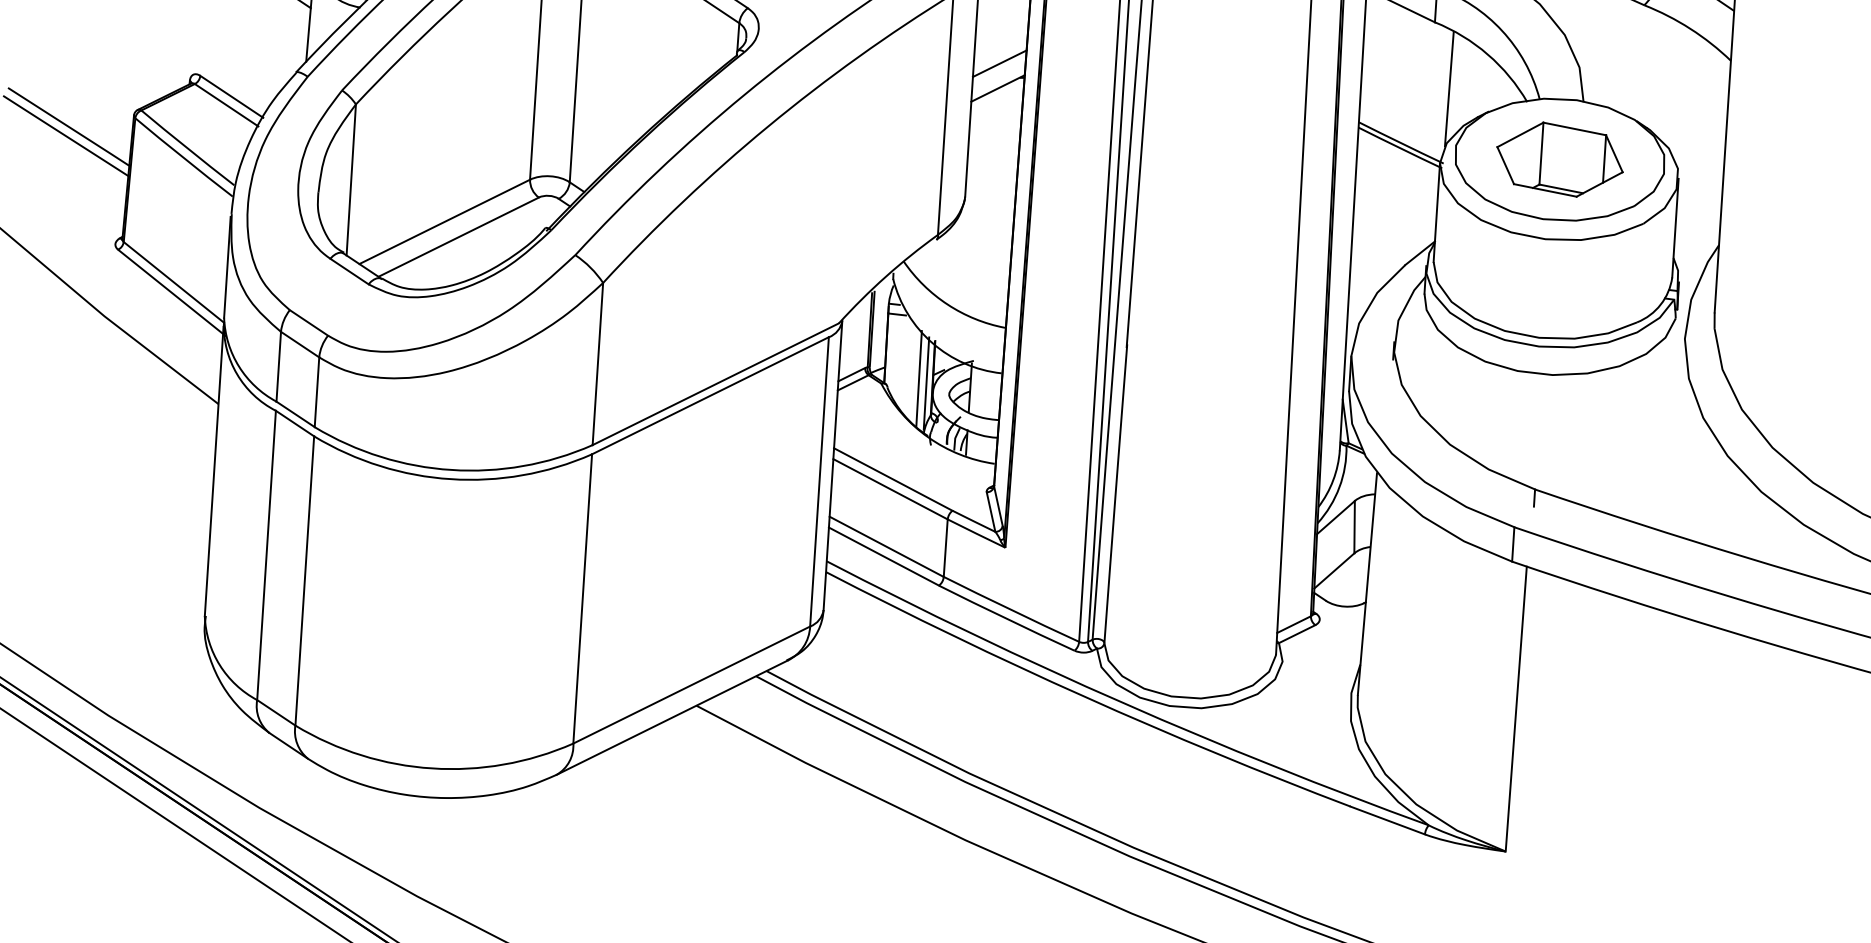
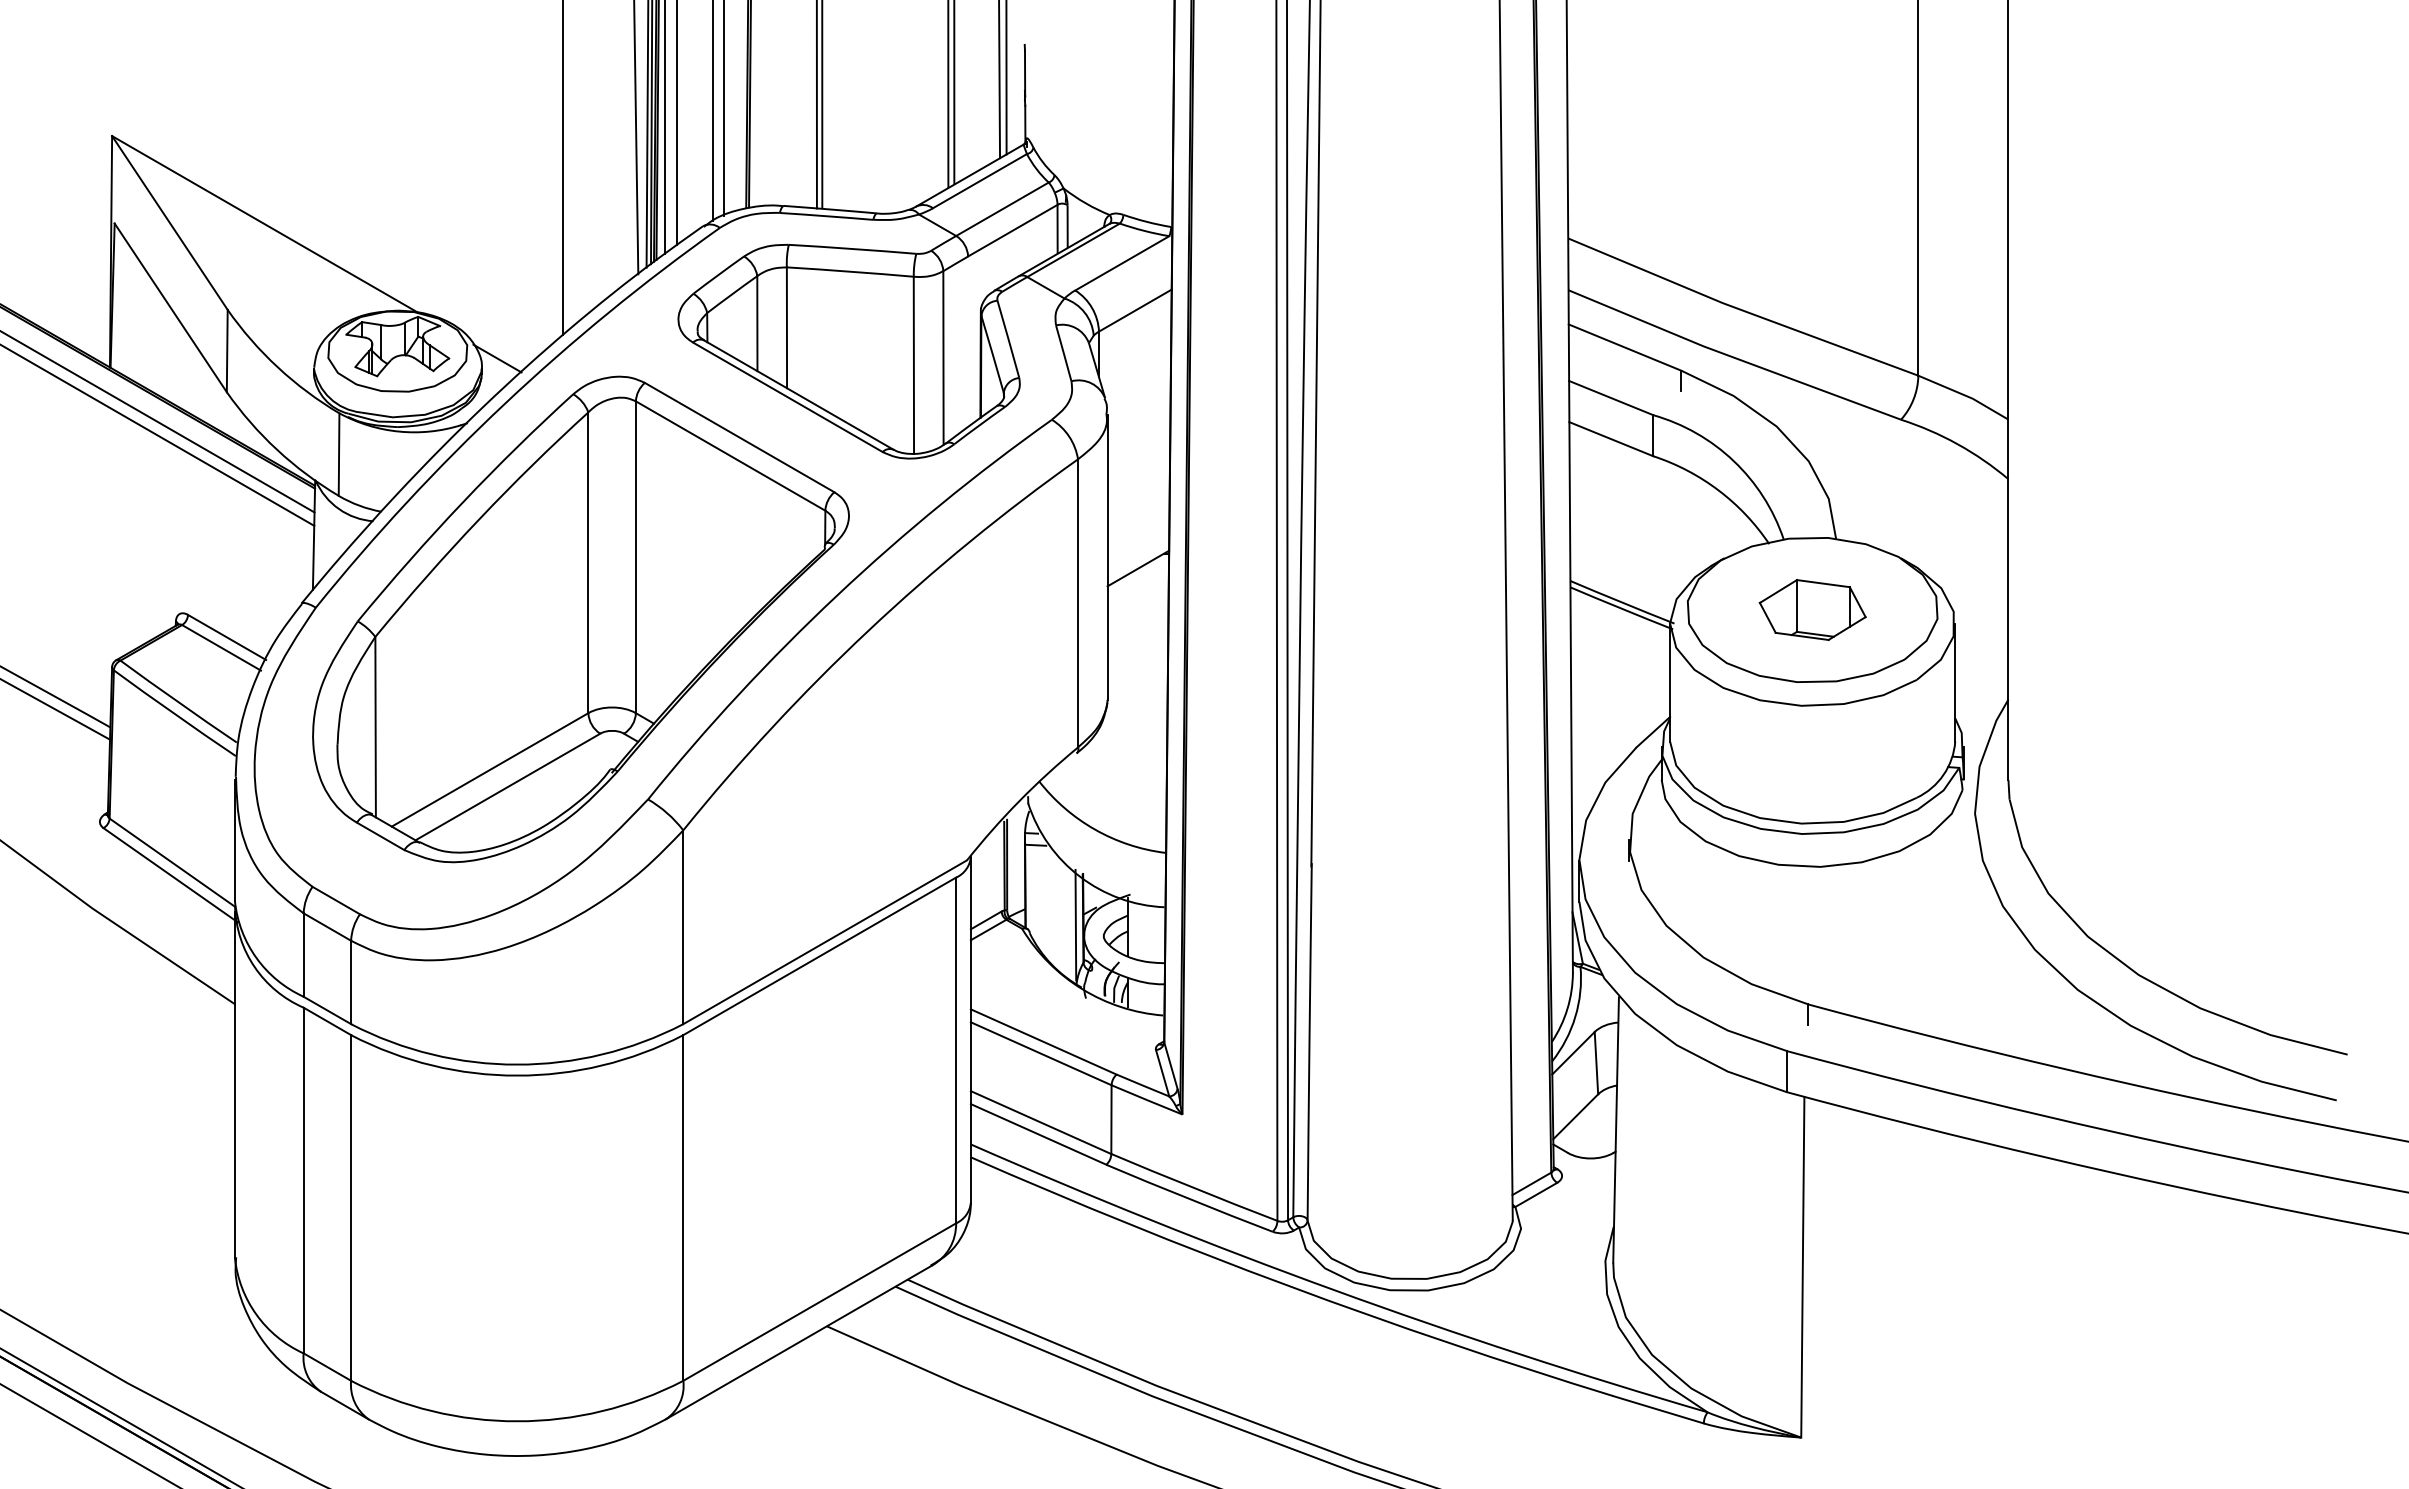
line: (999, 63) -> (1138, 538), removed
line: (1449, 89) -> (1675, 534), removed
part: (1559, 159) -> (1812, 609), size x0.7
line: (918, 378) -> (1066, 919), removed

